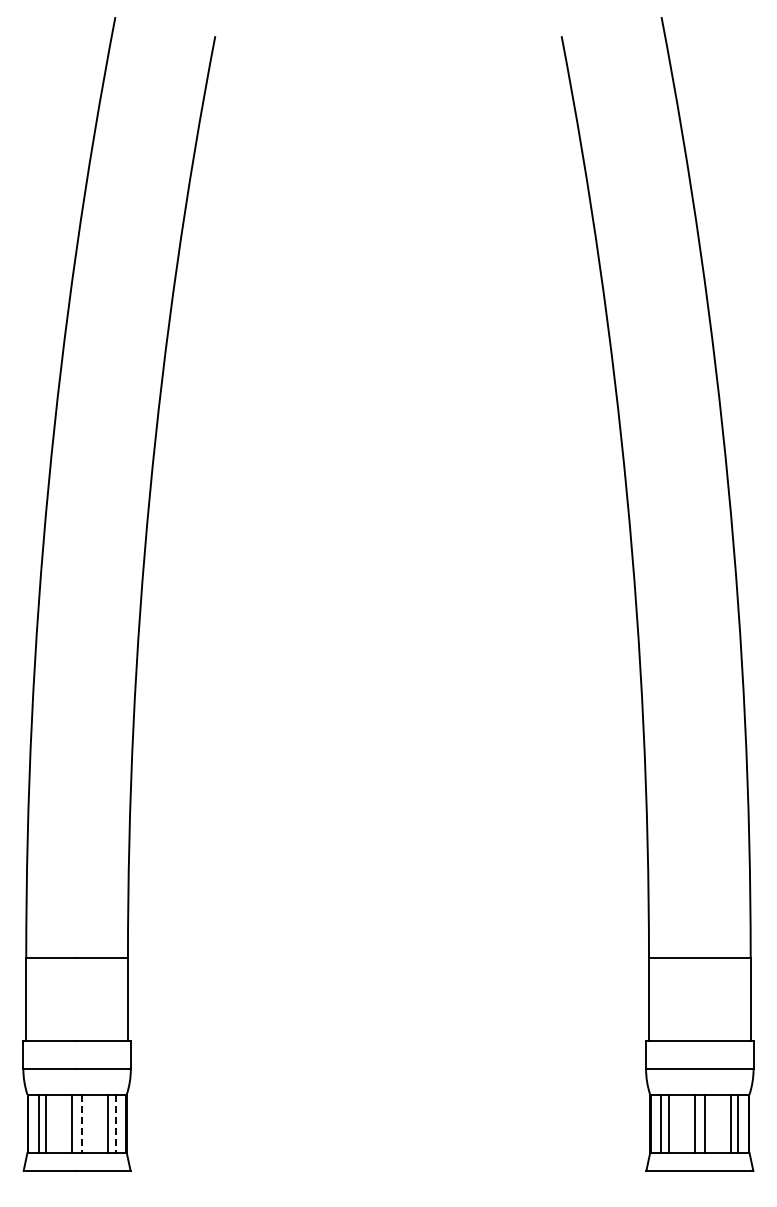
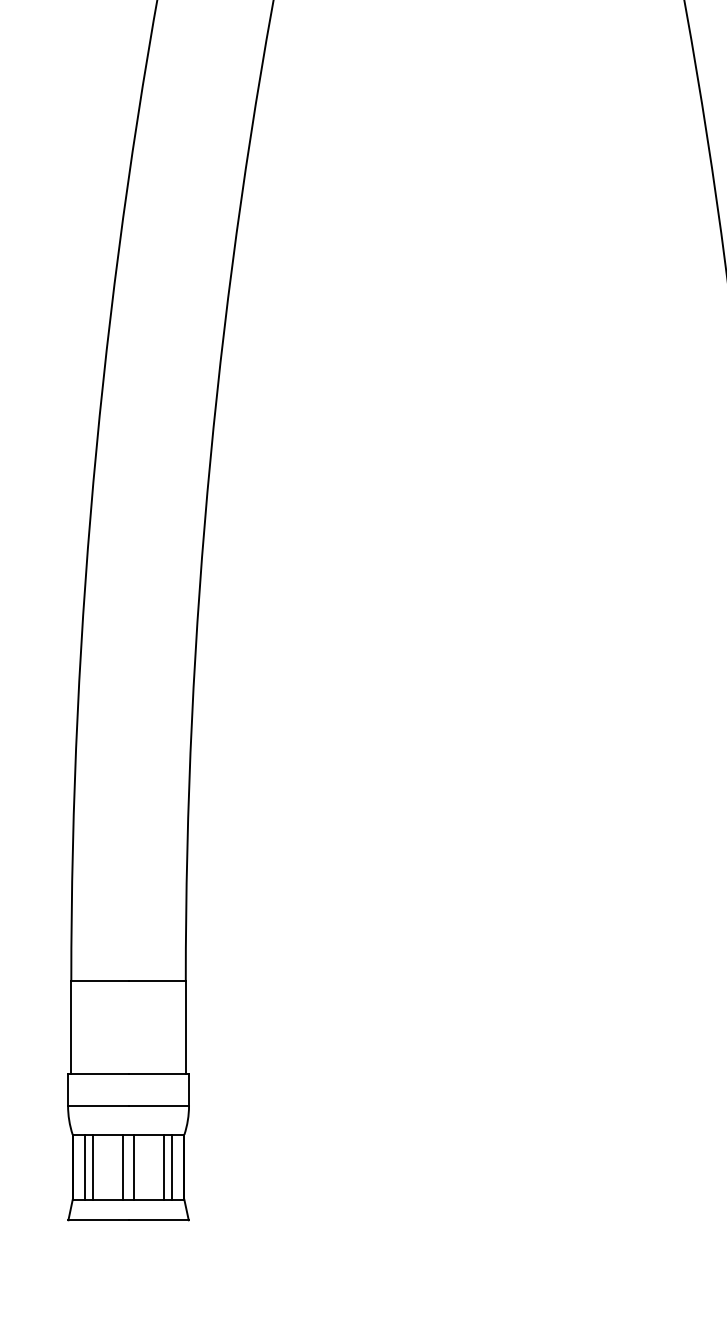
line: (82, 1123) -> (134, 1167), dashed -> solid
line: (115, 1123) -> (171, 1167), dashed -> solid

